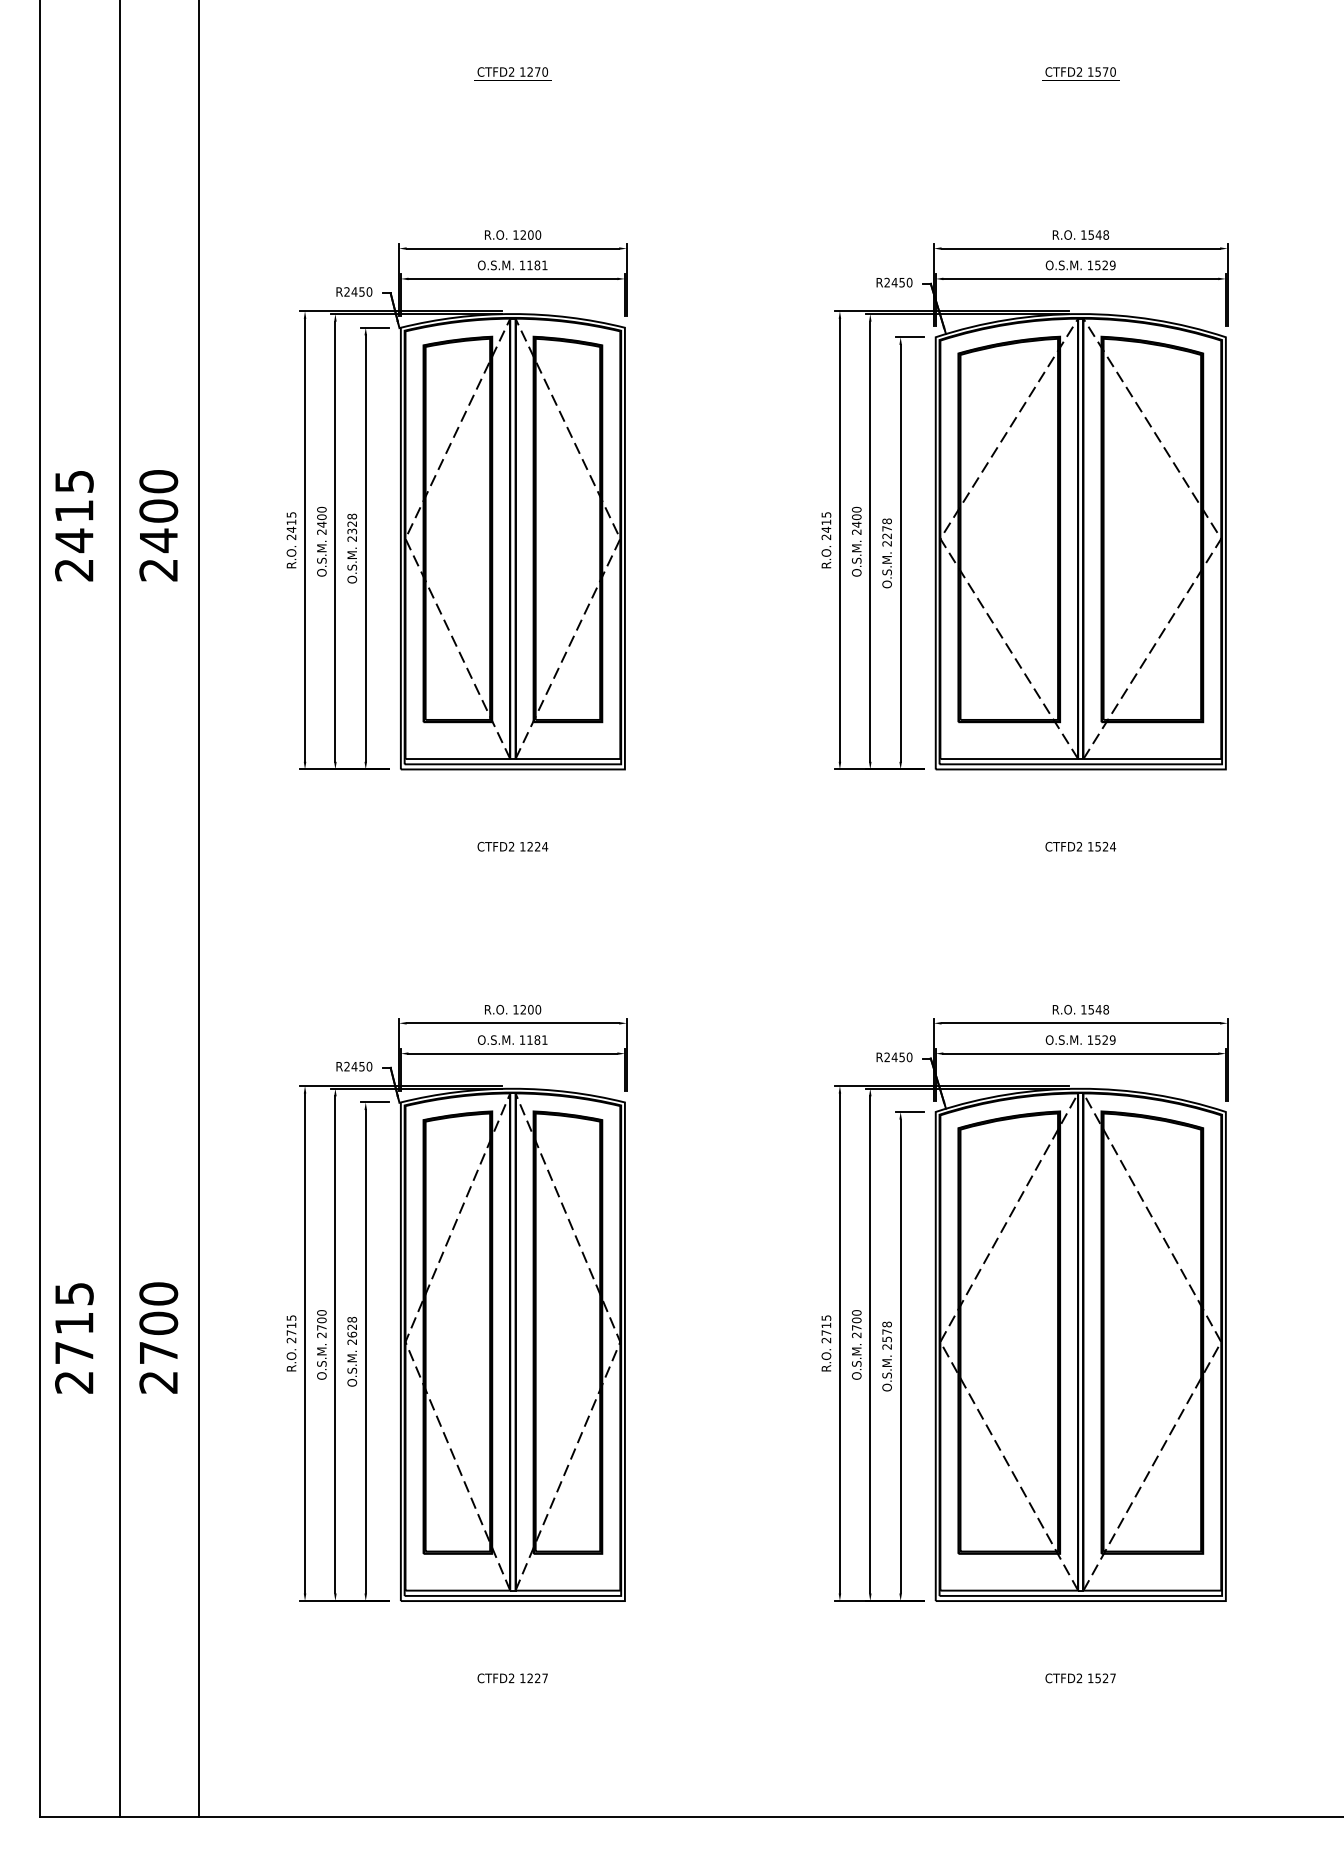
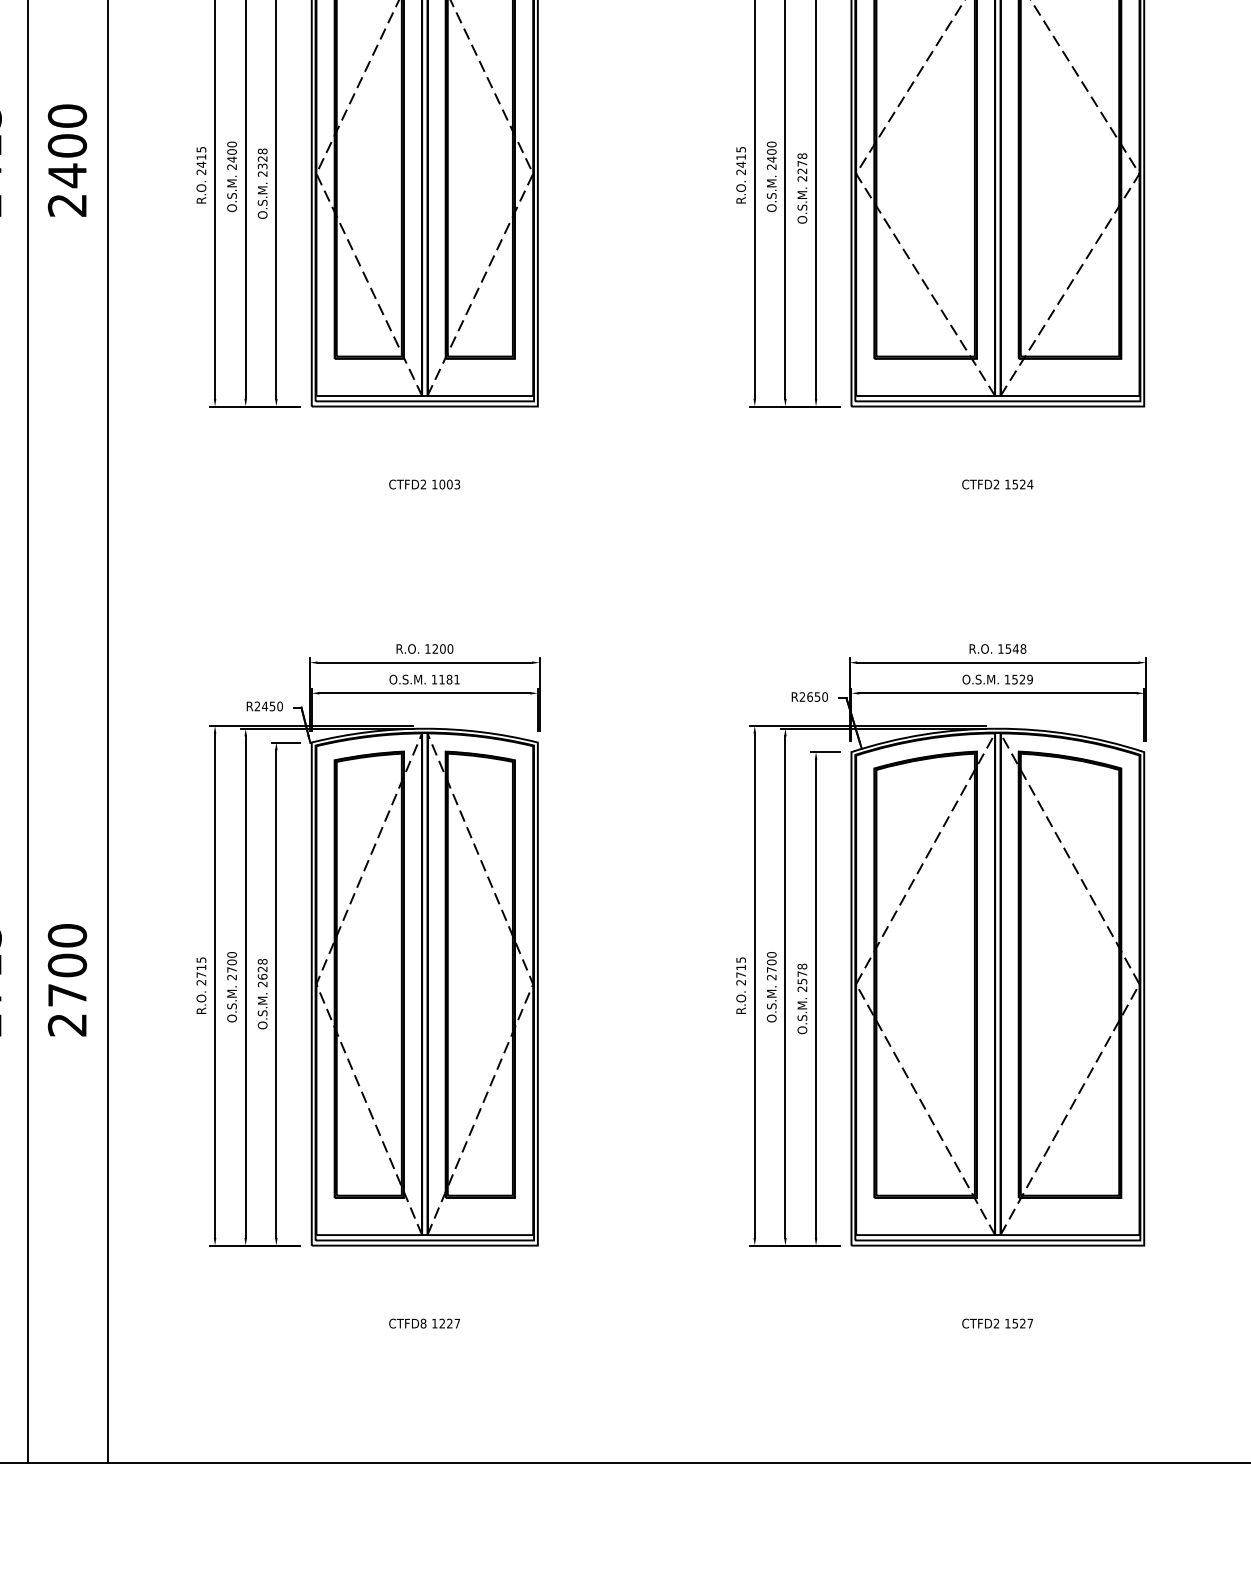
text: (537, 846) -> (449, 484), 1224 -> 1003
text: (894, 1057) -> (809, 697), R2450 -> R2650
text: (511, 1678) -> (423, 1323), CTFD2 -> CTFD8

